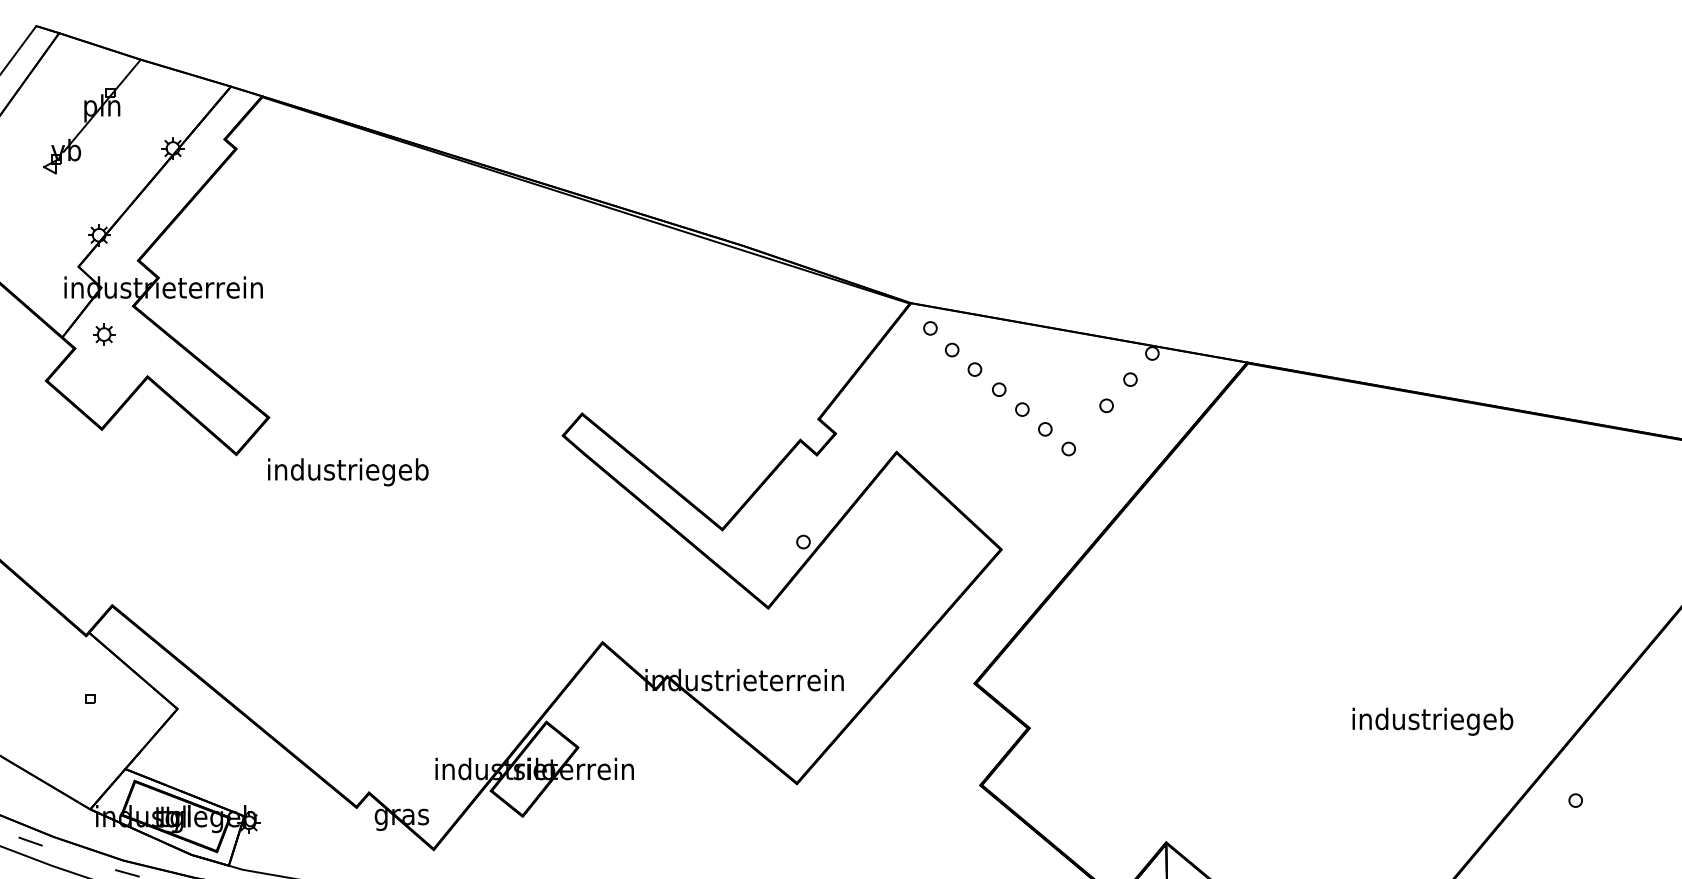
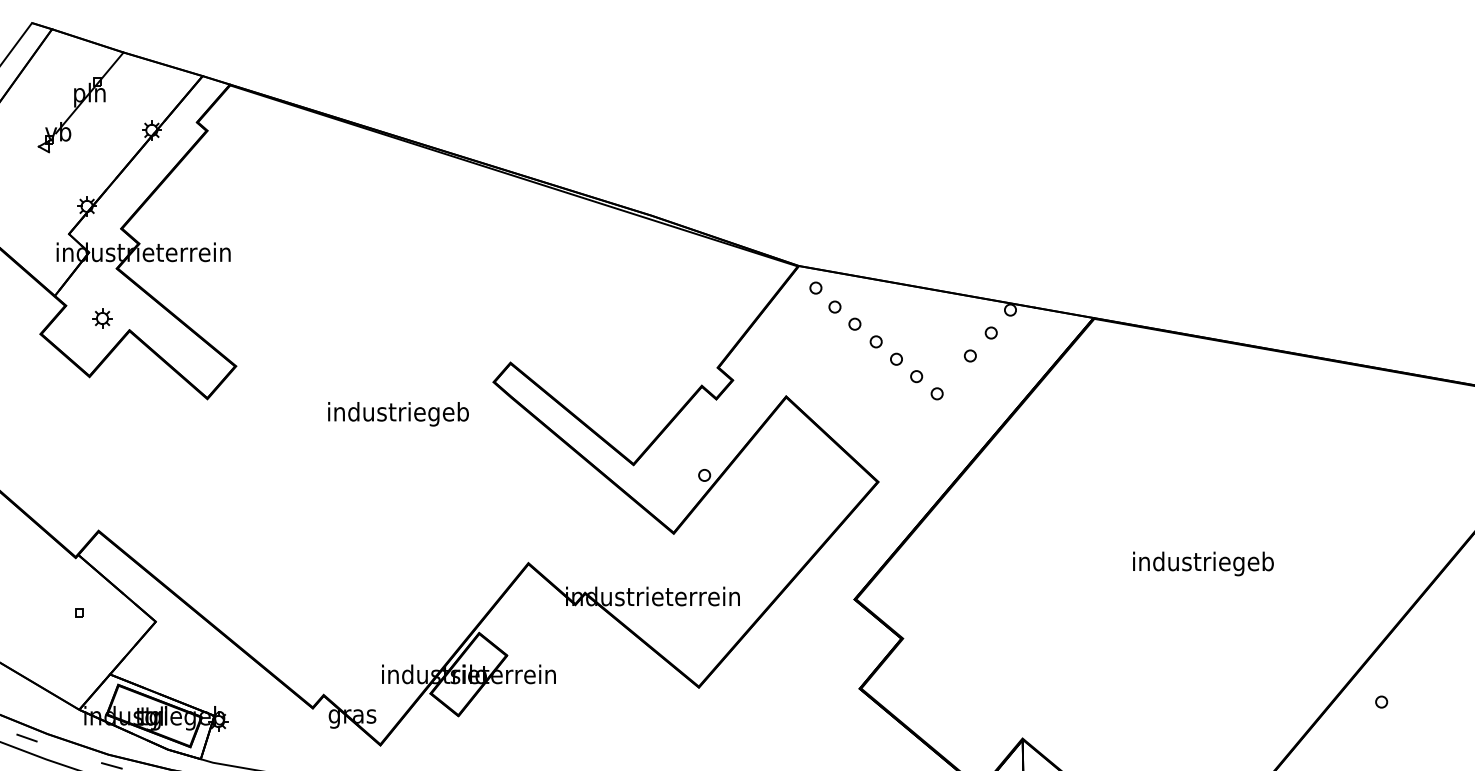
part: (104, 334) -> (102, 318), moved
text: (348, 472) -> (398, 414), moved
text: (1432, 721) -> (1203, 563), moved

